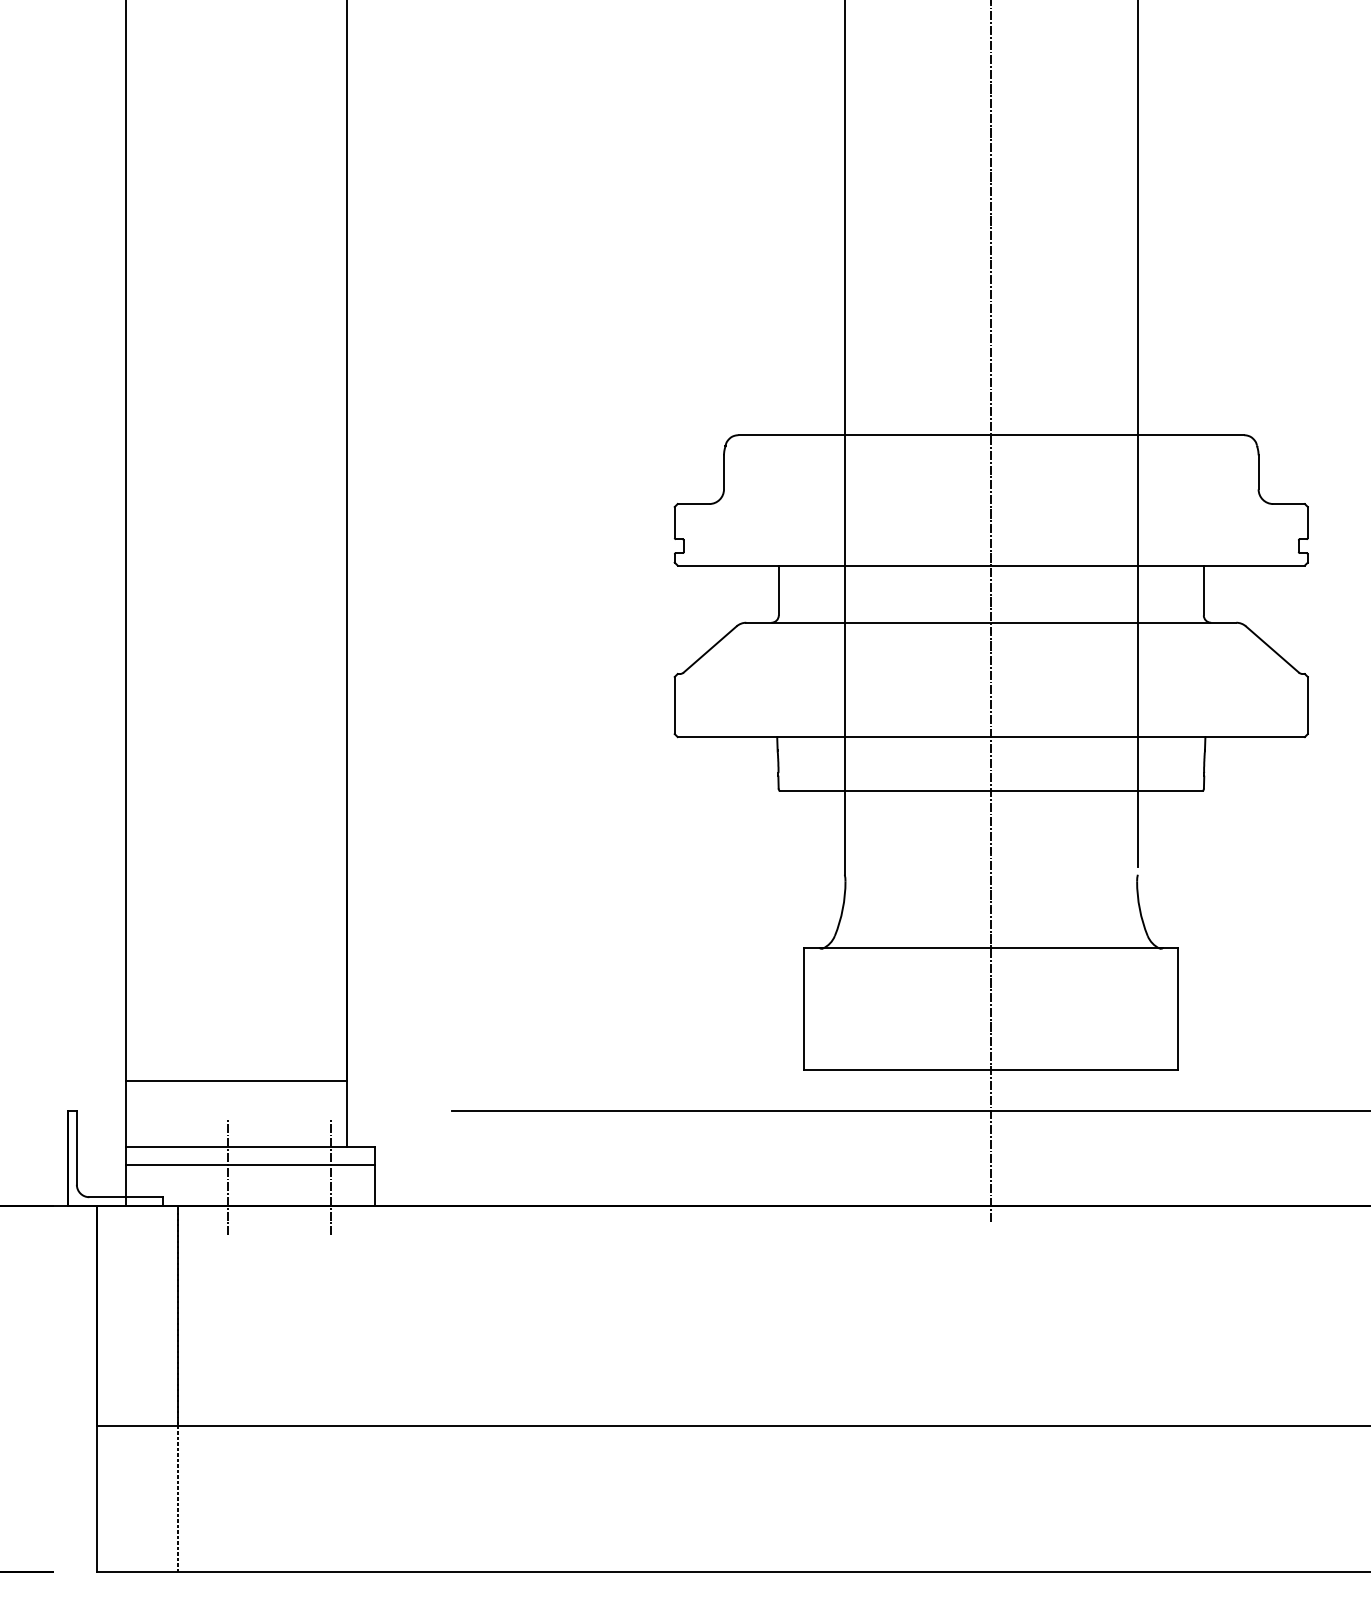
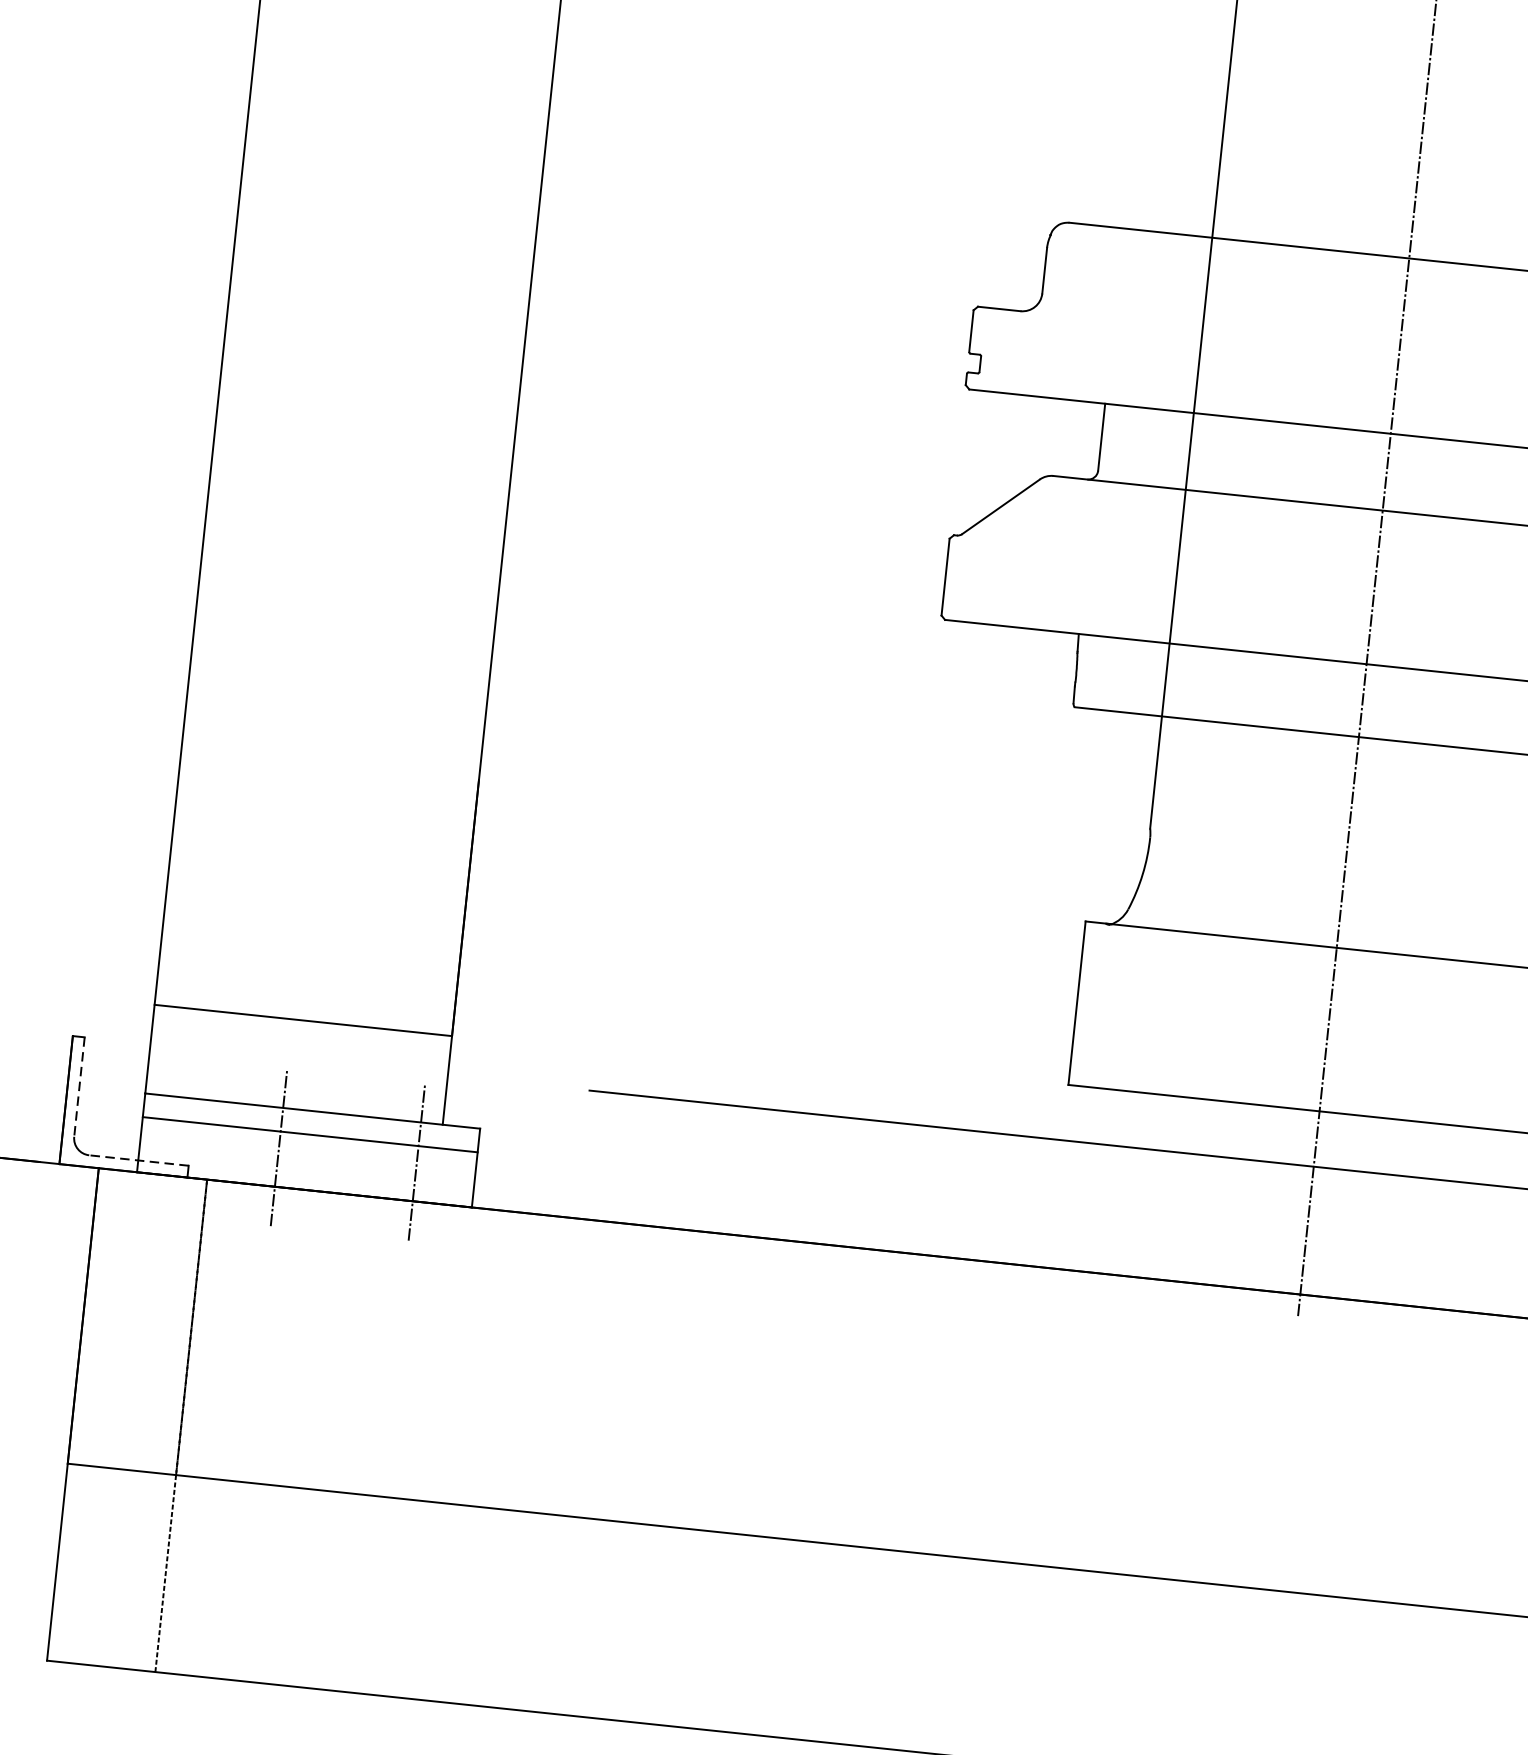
line: (76, 1148) -> (78, 1088), solid -> dashed
line: (125, 1197) -> (137, 1160), solid -> dashed

